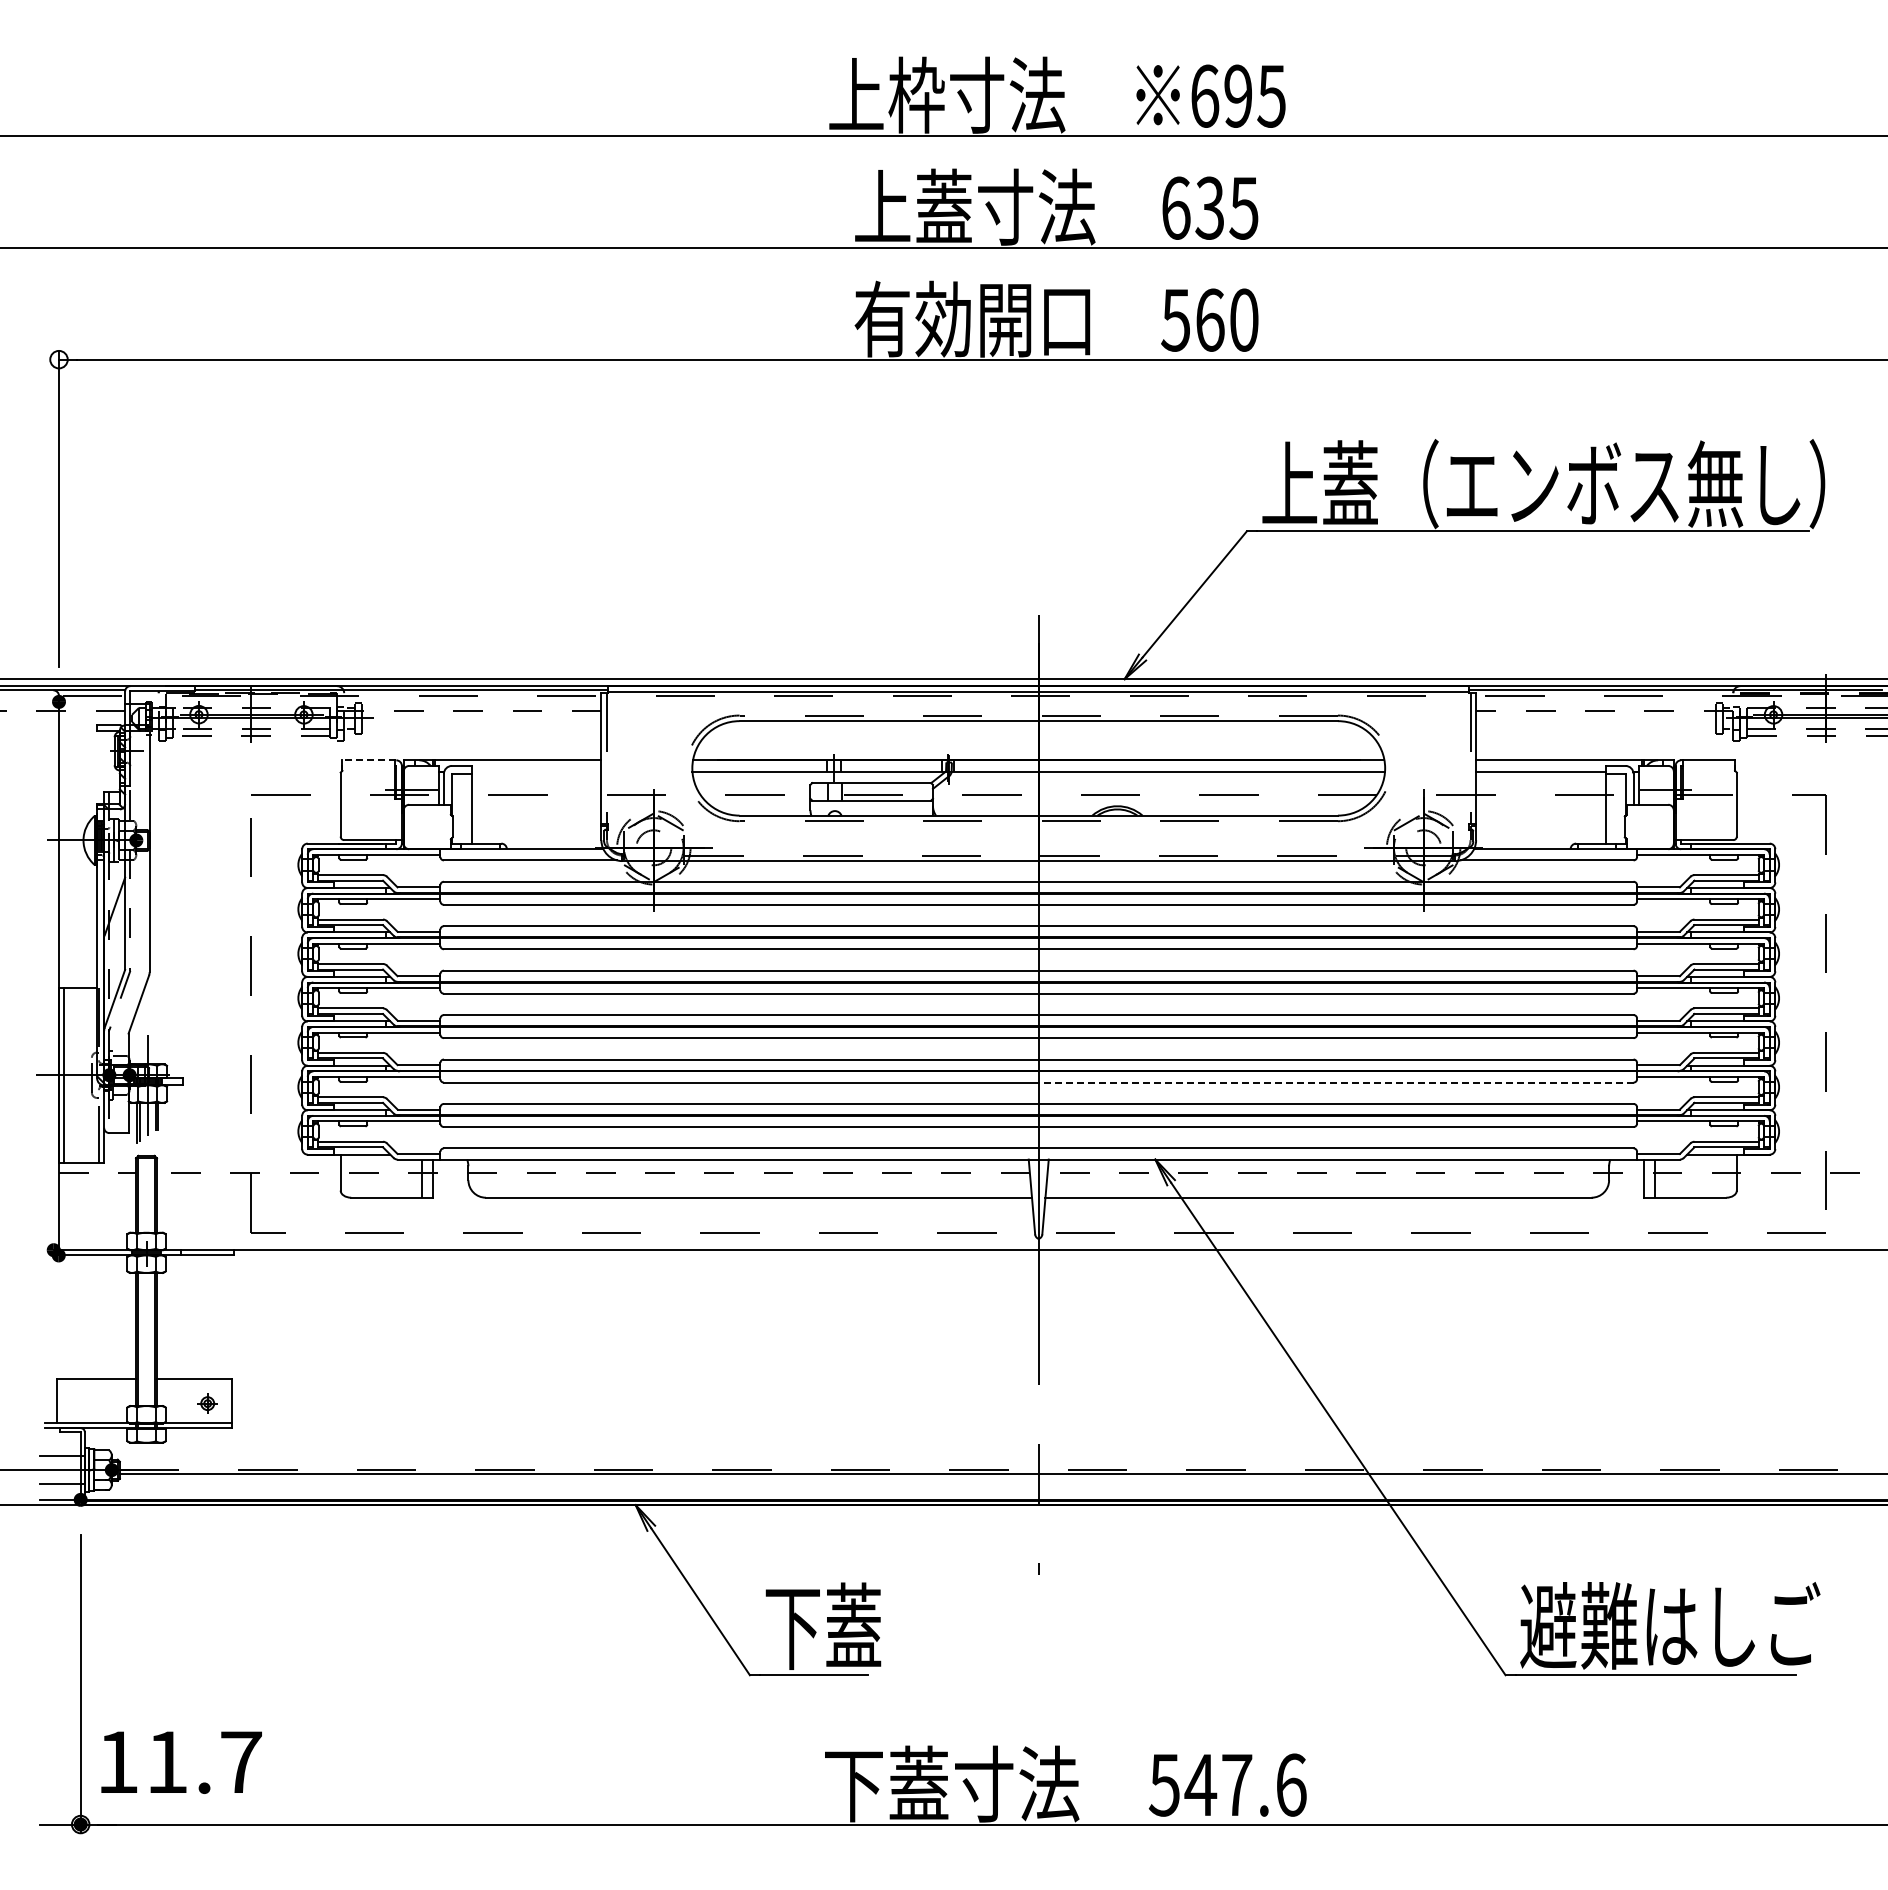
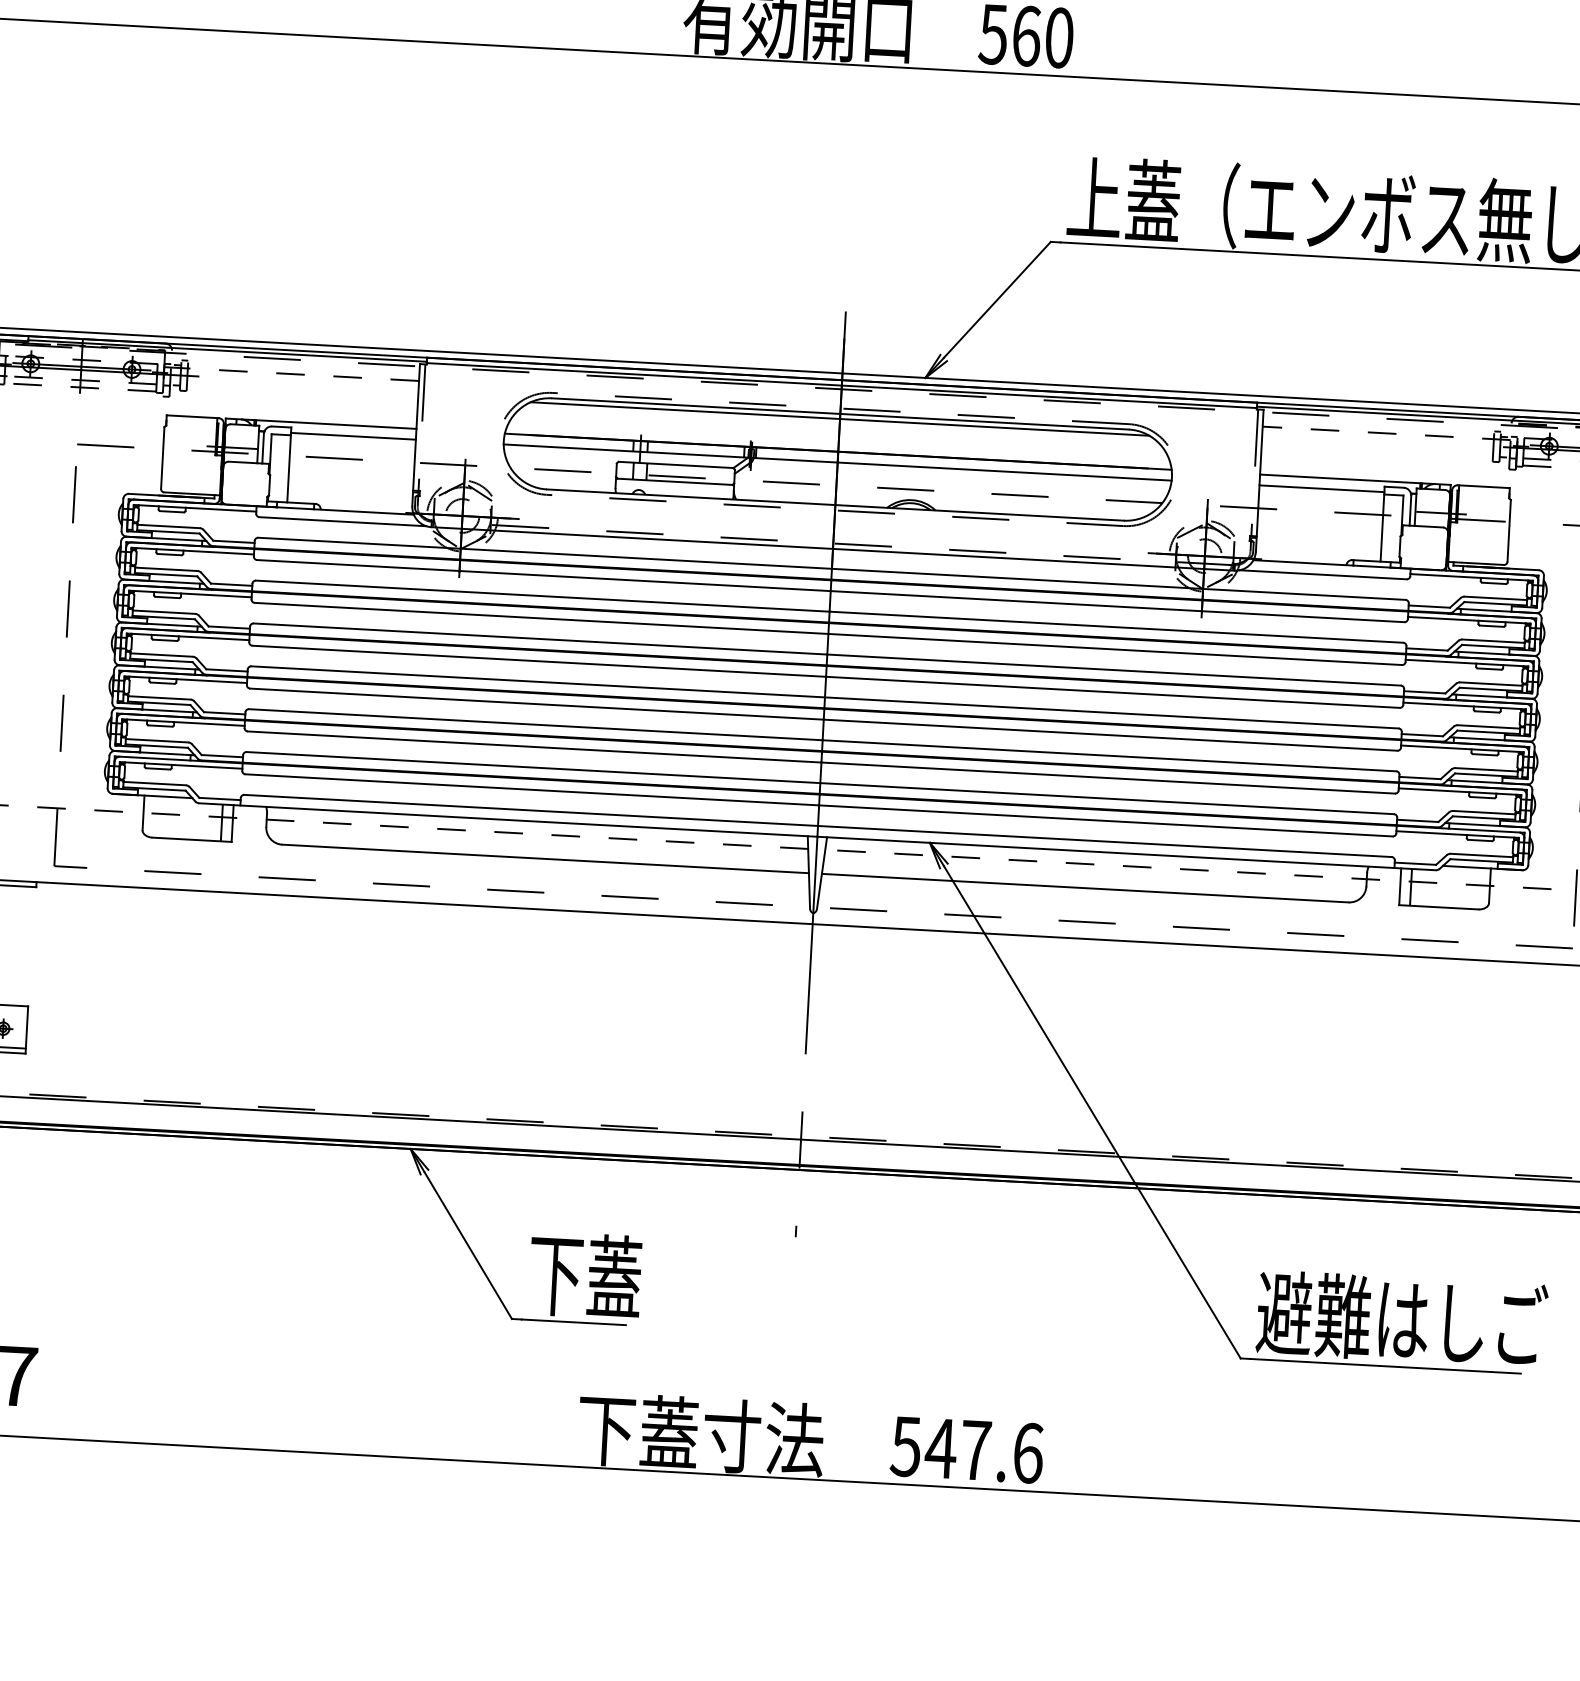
line: (1038, 726) -> (839, 419), added
line: (369, 760) -> (192, 416), dashed -> solid
line: (536, 771) -> (353, 436), added
line: (1335, 1082) -> (1107, 777), dashed -> solid

